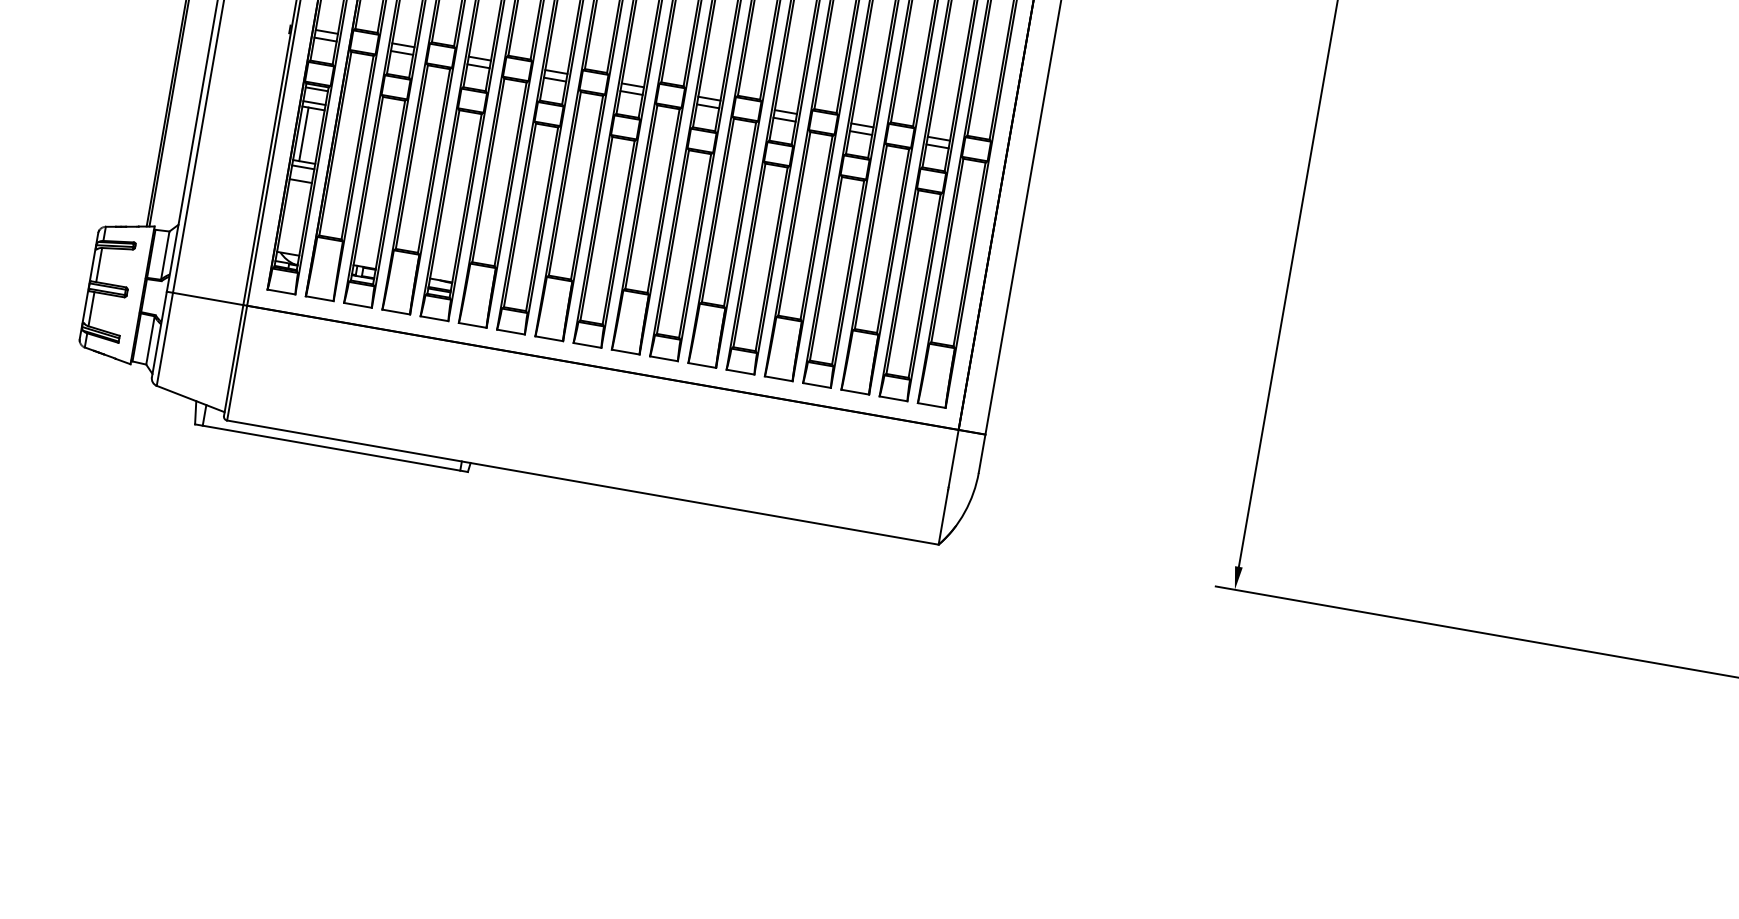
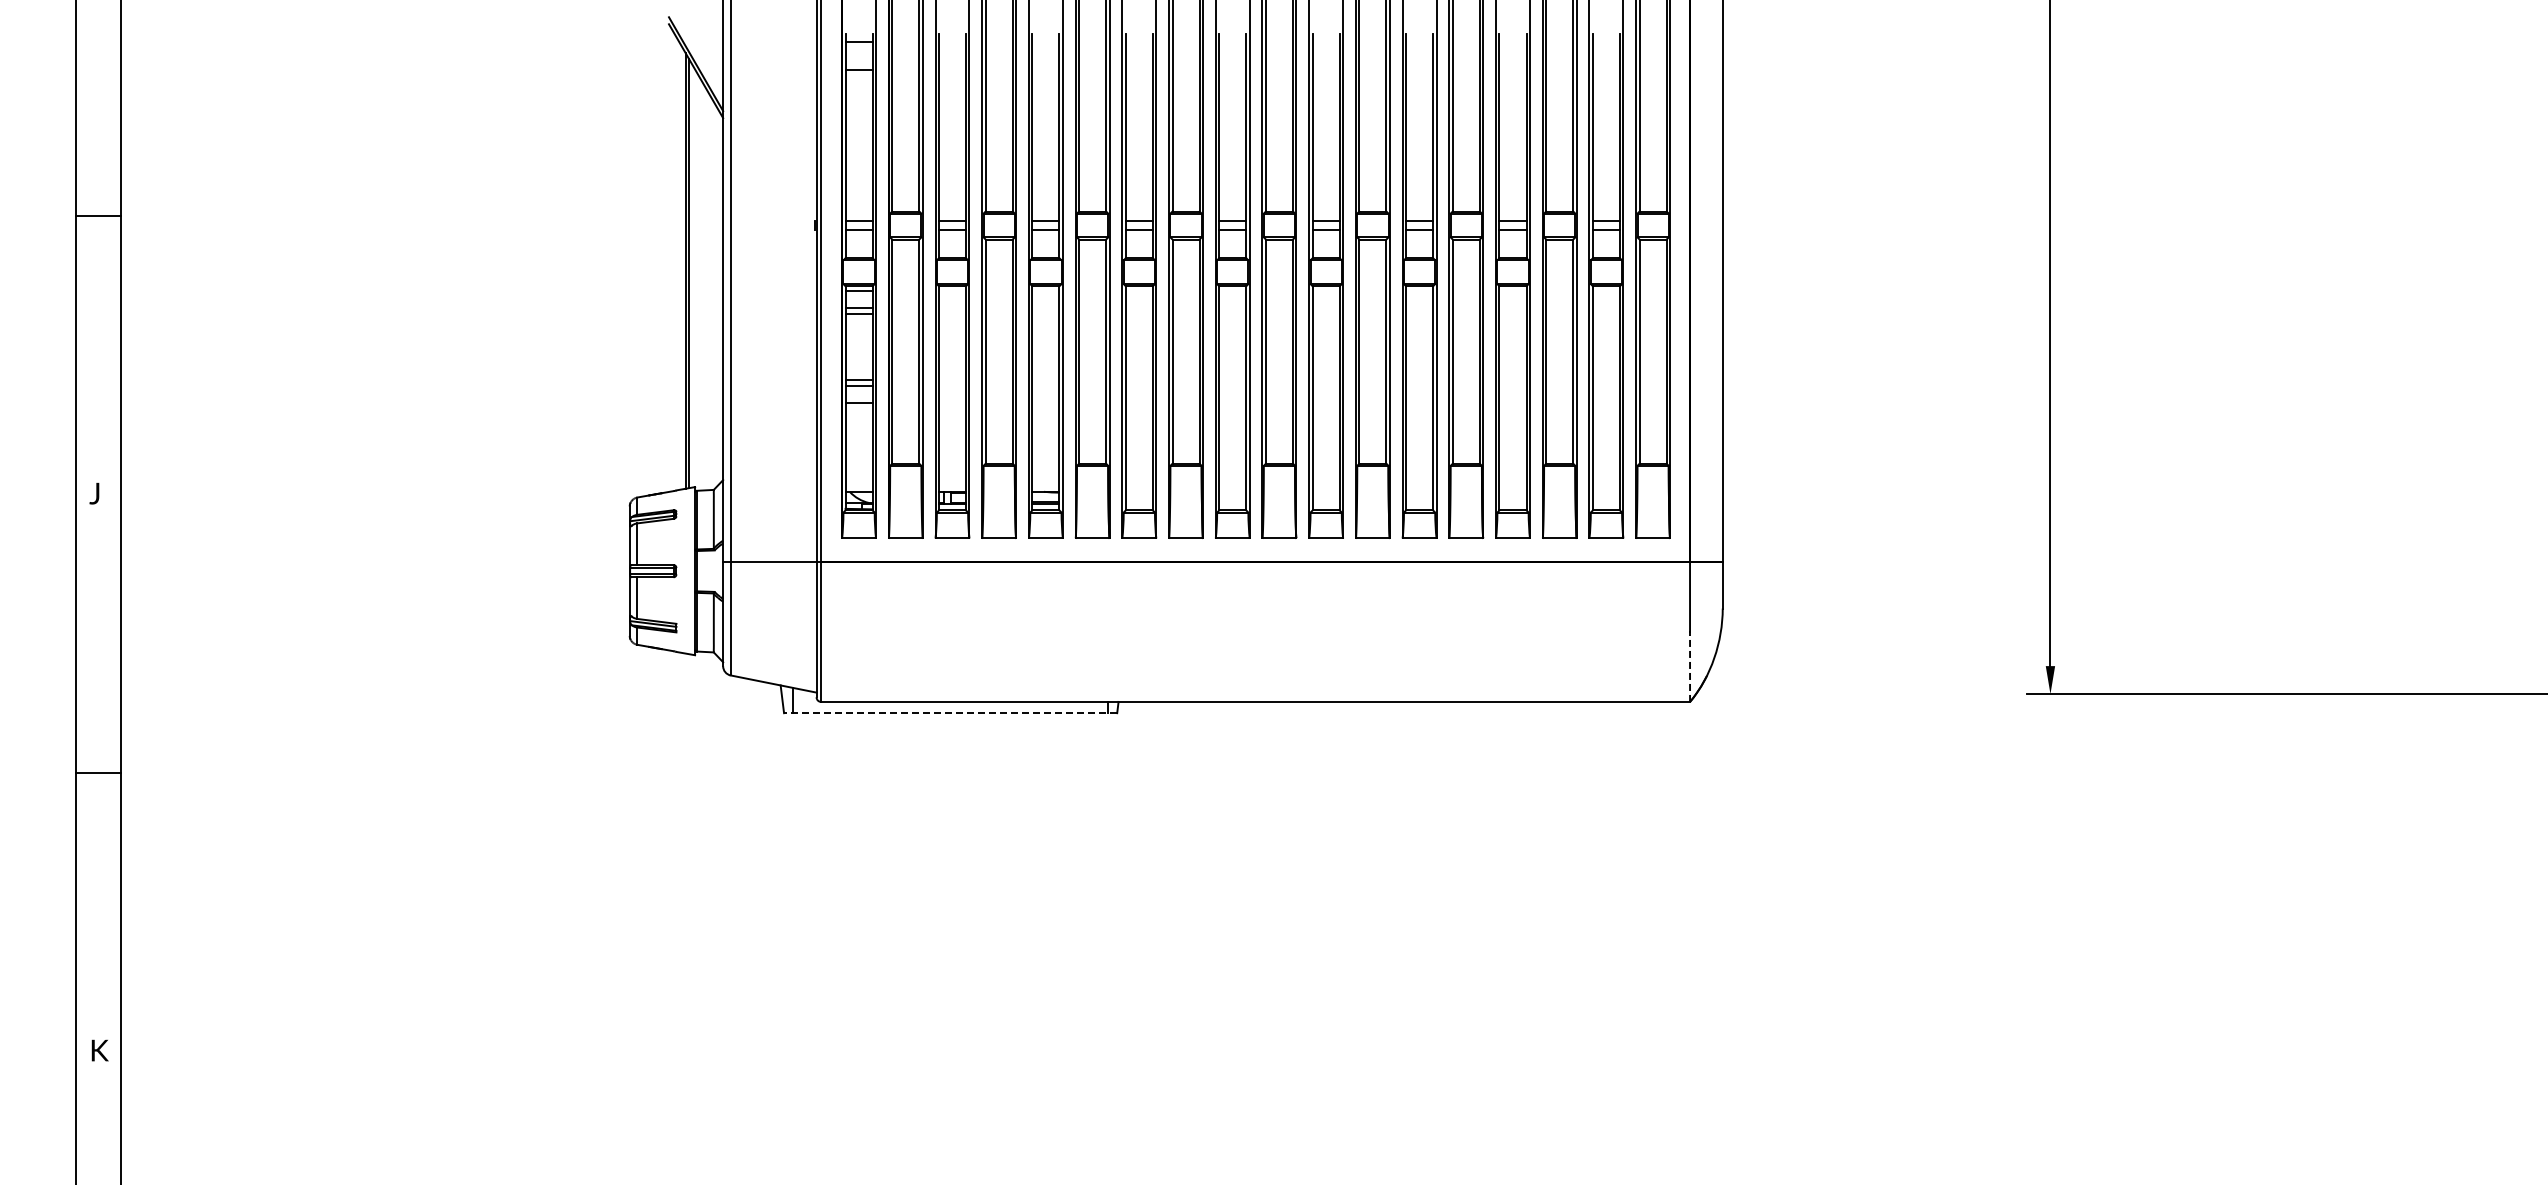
line: (304, 134) -> (853, 346), removed
line: (331, 448) -> (950, 713), solid -> dashed
line: (943, 517) -> (1690, 668), solid -> dashed

